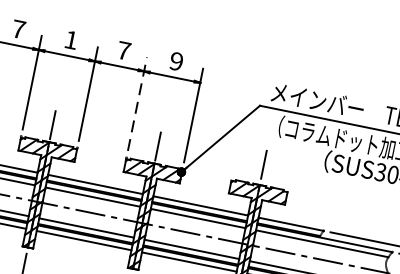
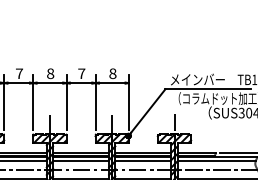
text: (71, 39) -> (50, 73), 1 -> 8
text: (175, 60) -> (112, 73), 9 -> 8
line: (137, 104) -> (95, 102), dashed -> solid

